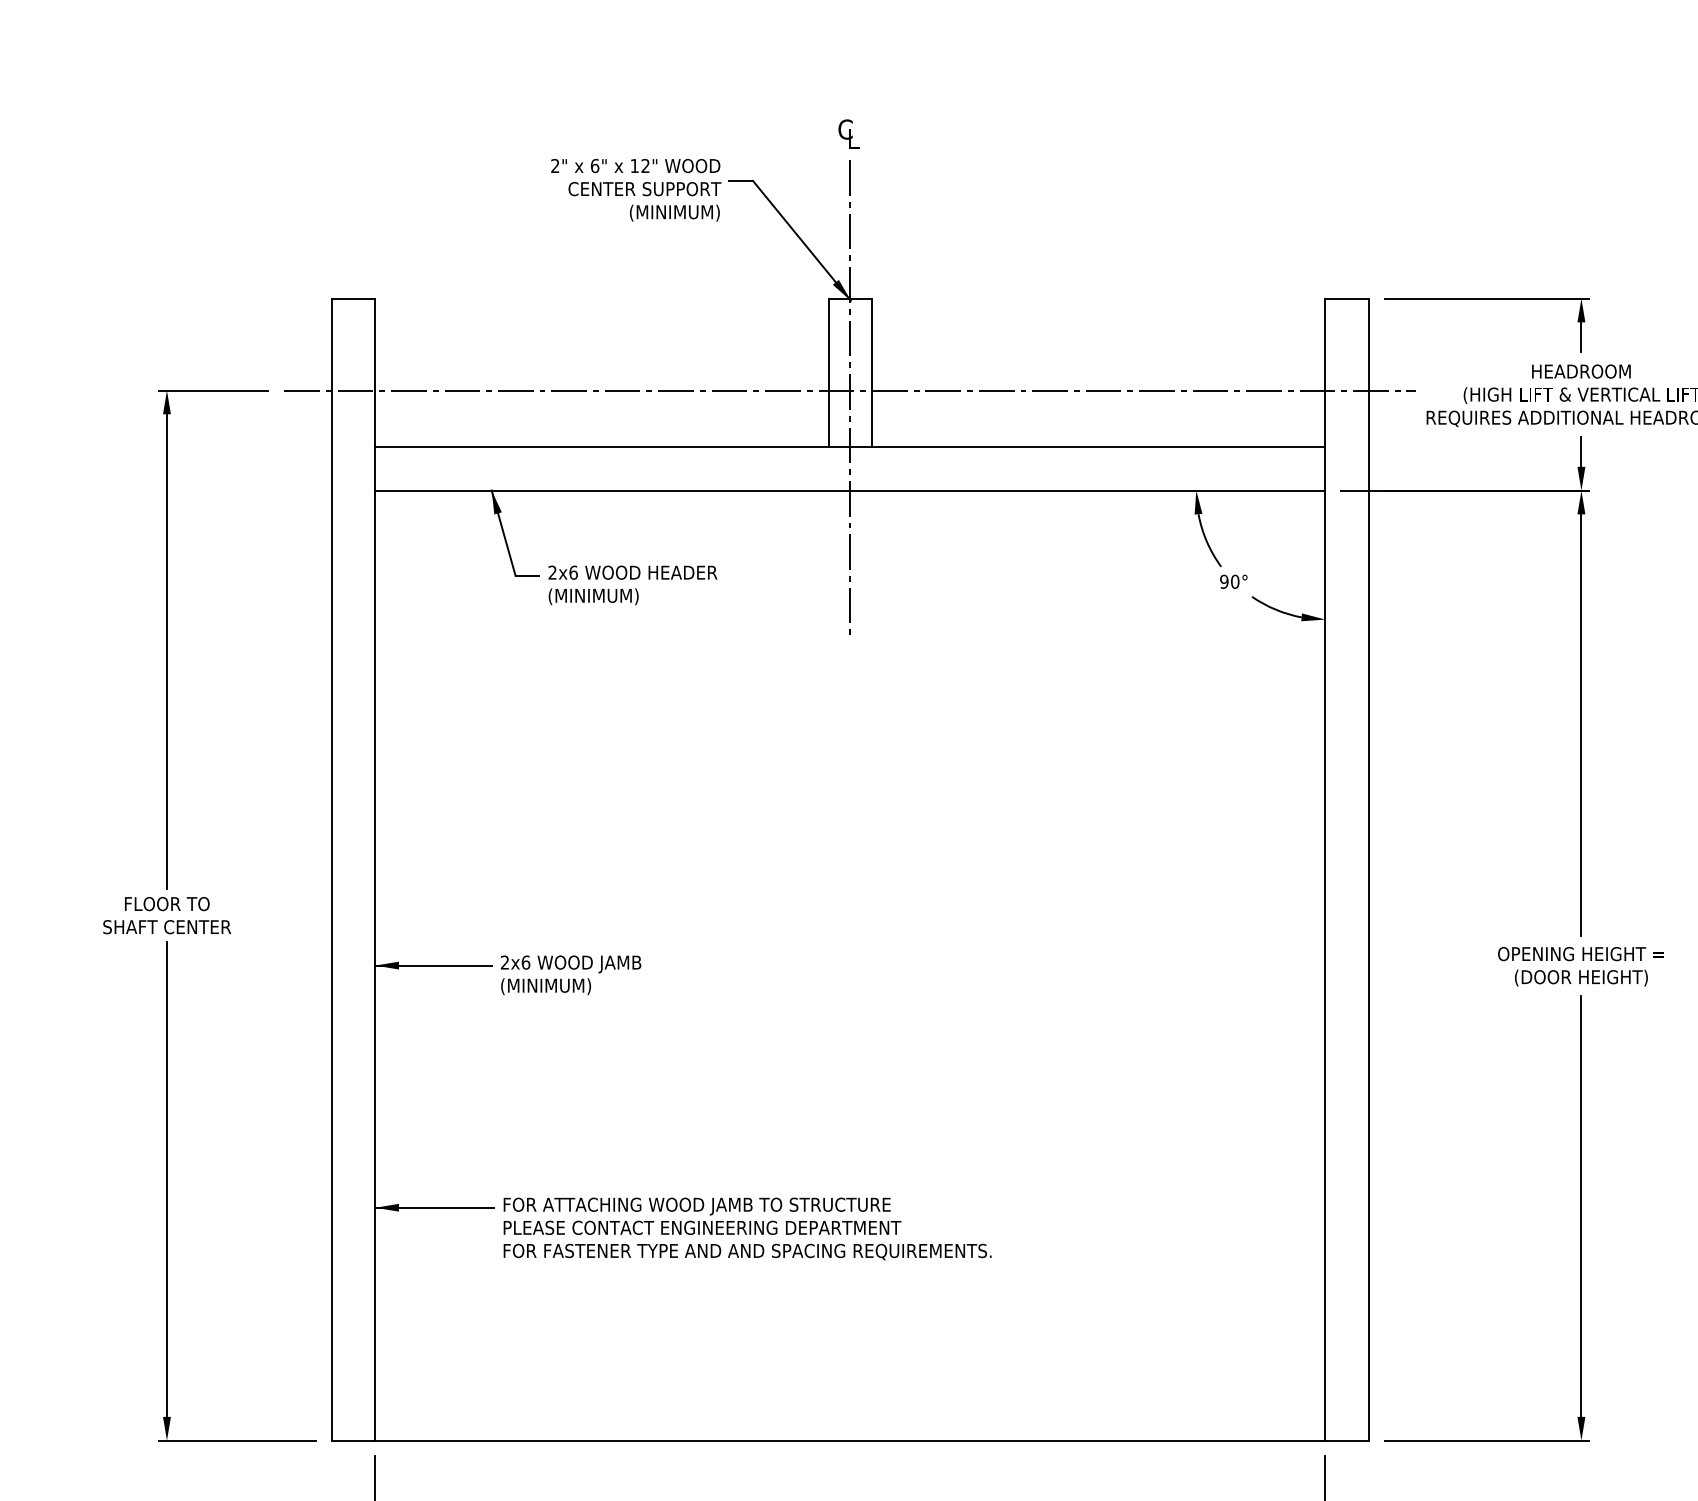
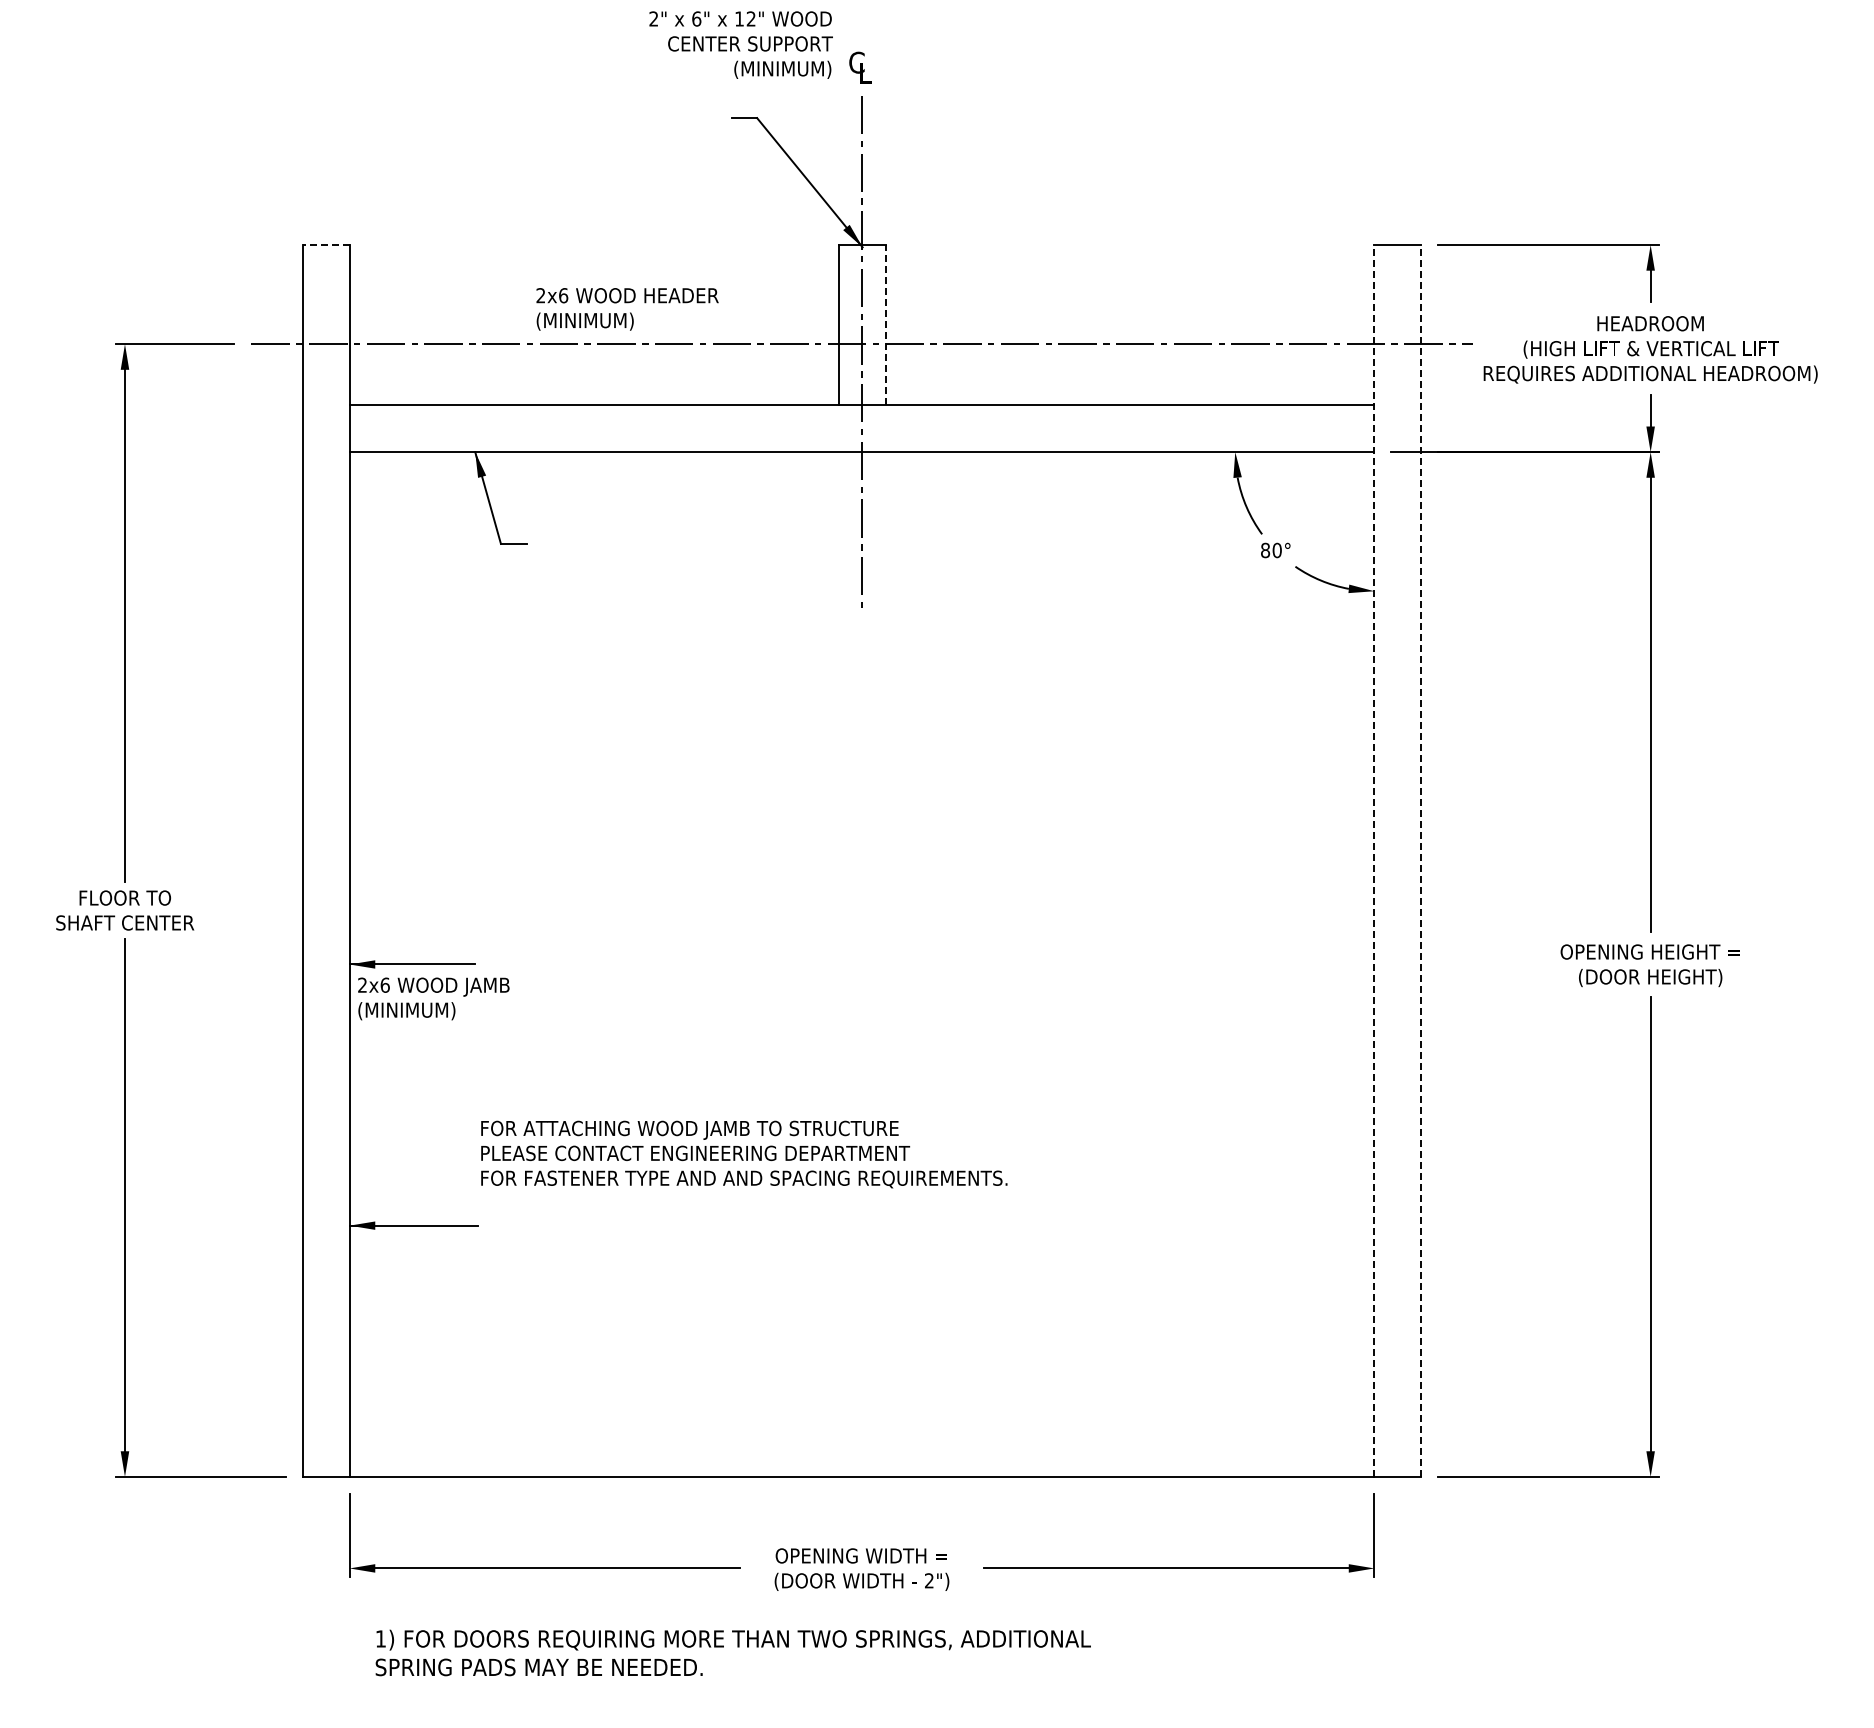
text: (635, 189) -> (740, 44), moved
line: (352, 299) -> (325, 245), solid -> dashed
line: (872, 372) -> (885, 324), solid -> dashed
text: (1224, 581) -> (1265, 550), 90° -> 80°
text: (632, 585) -> (627, 309), moved
line: (1325, 869) -> (1374, 860), solid -> dashed
line: (1368, 869) -> (1421, 860), solid -> dashed
text: (570, 974) -> (433, 998), moved
text: (747, 1228) -> (744, 1154), moved

